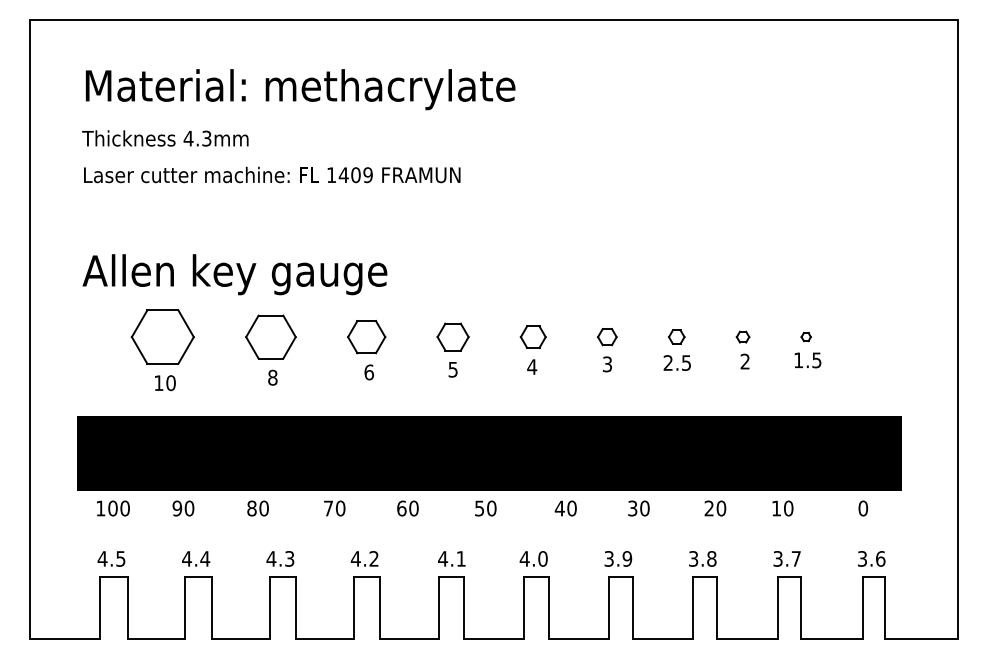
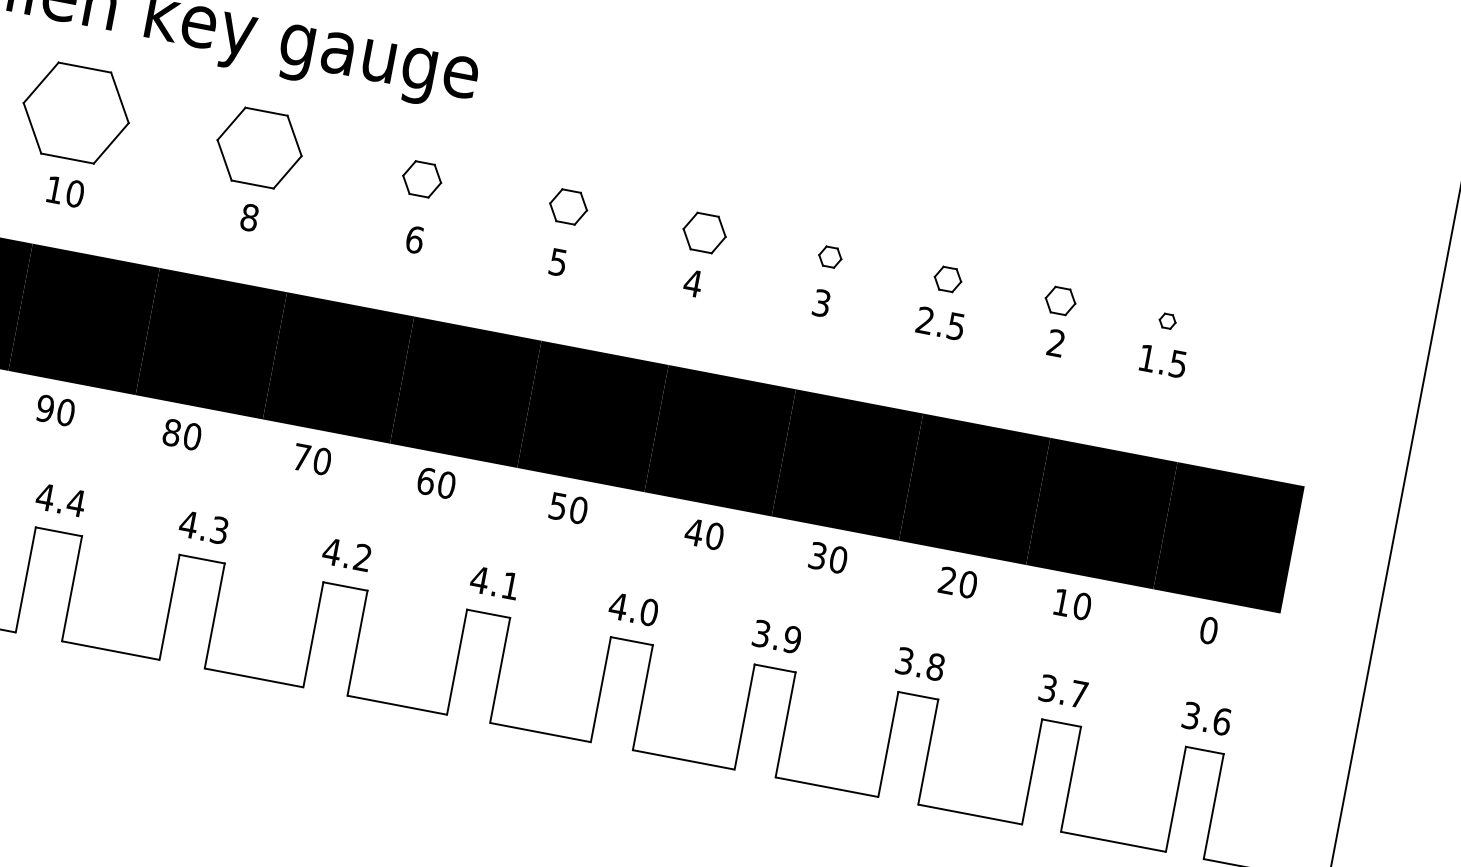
part: (452, 336) -> (567, 205), size x0.7
part: (742, 336) -> (1059, 299), size x1.4
part: (366, 337) -> (421, 179), size x0.6
part: (607, 337) -> (830, 257), size x0.7

